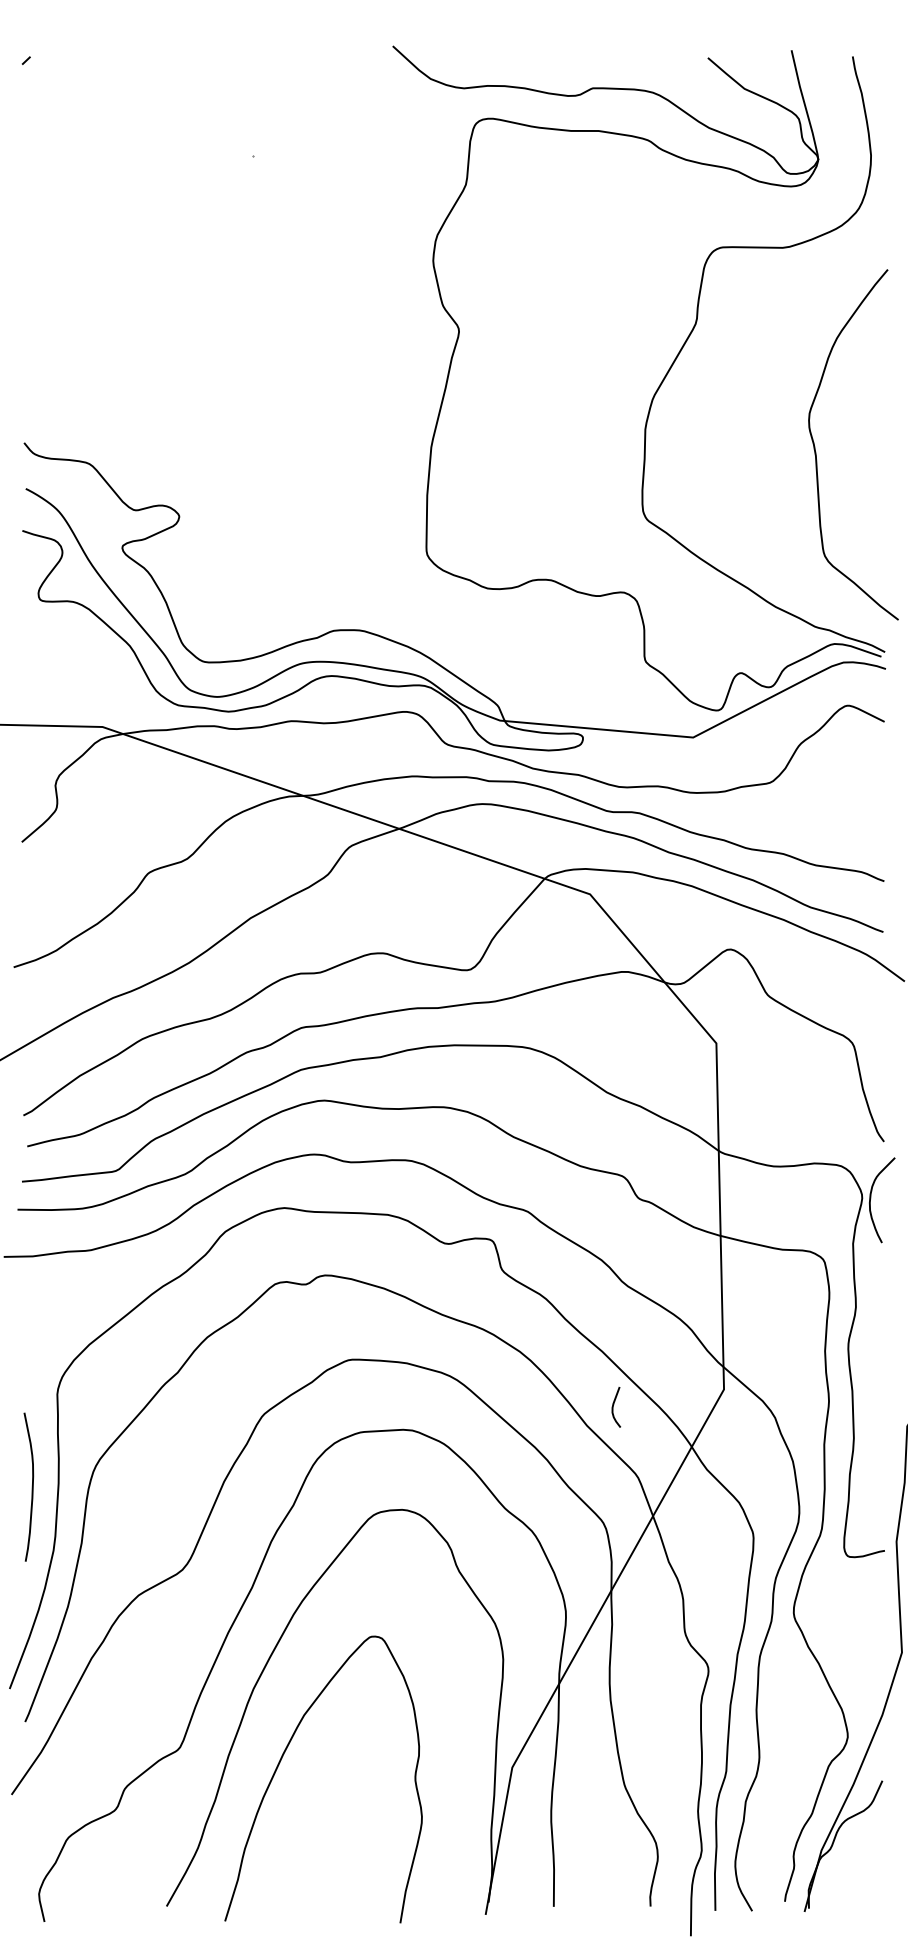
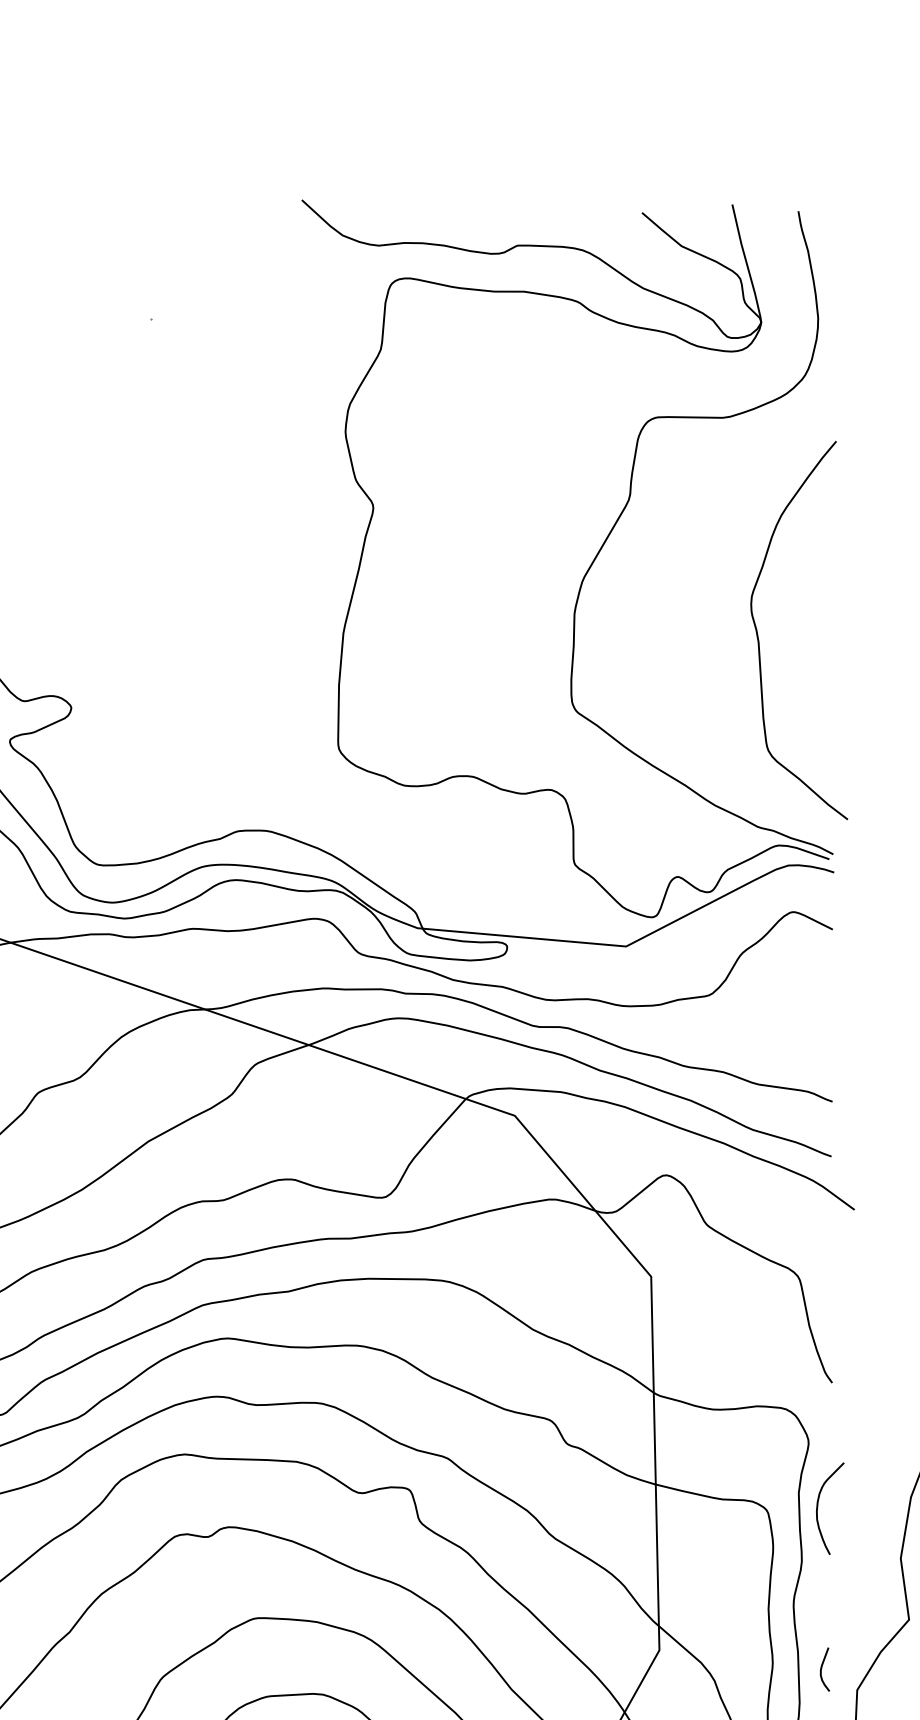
curve: (871, 1198) -> (818, 1506), moved
curve: (613, 1407) -> (821, 1669), moved

